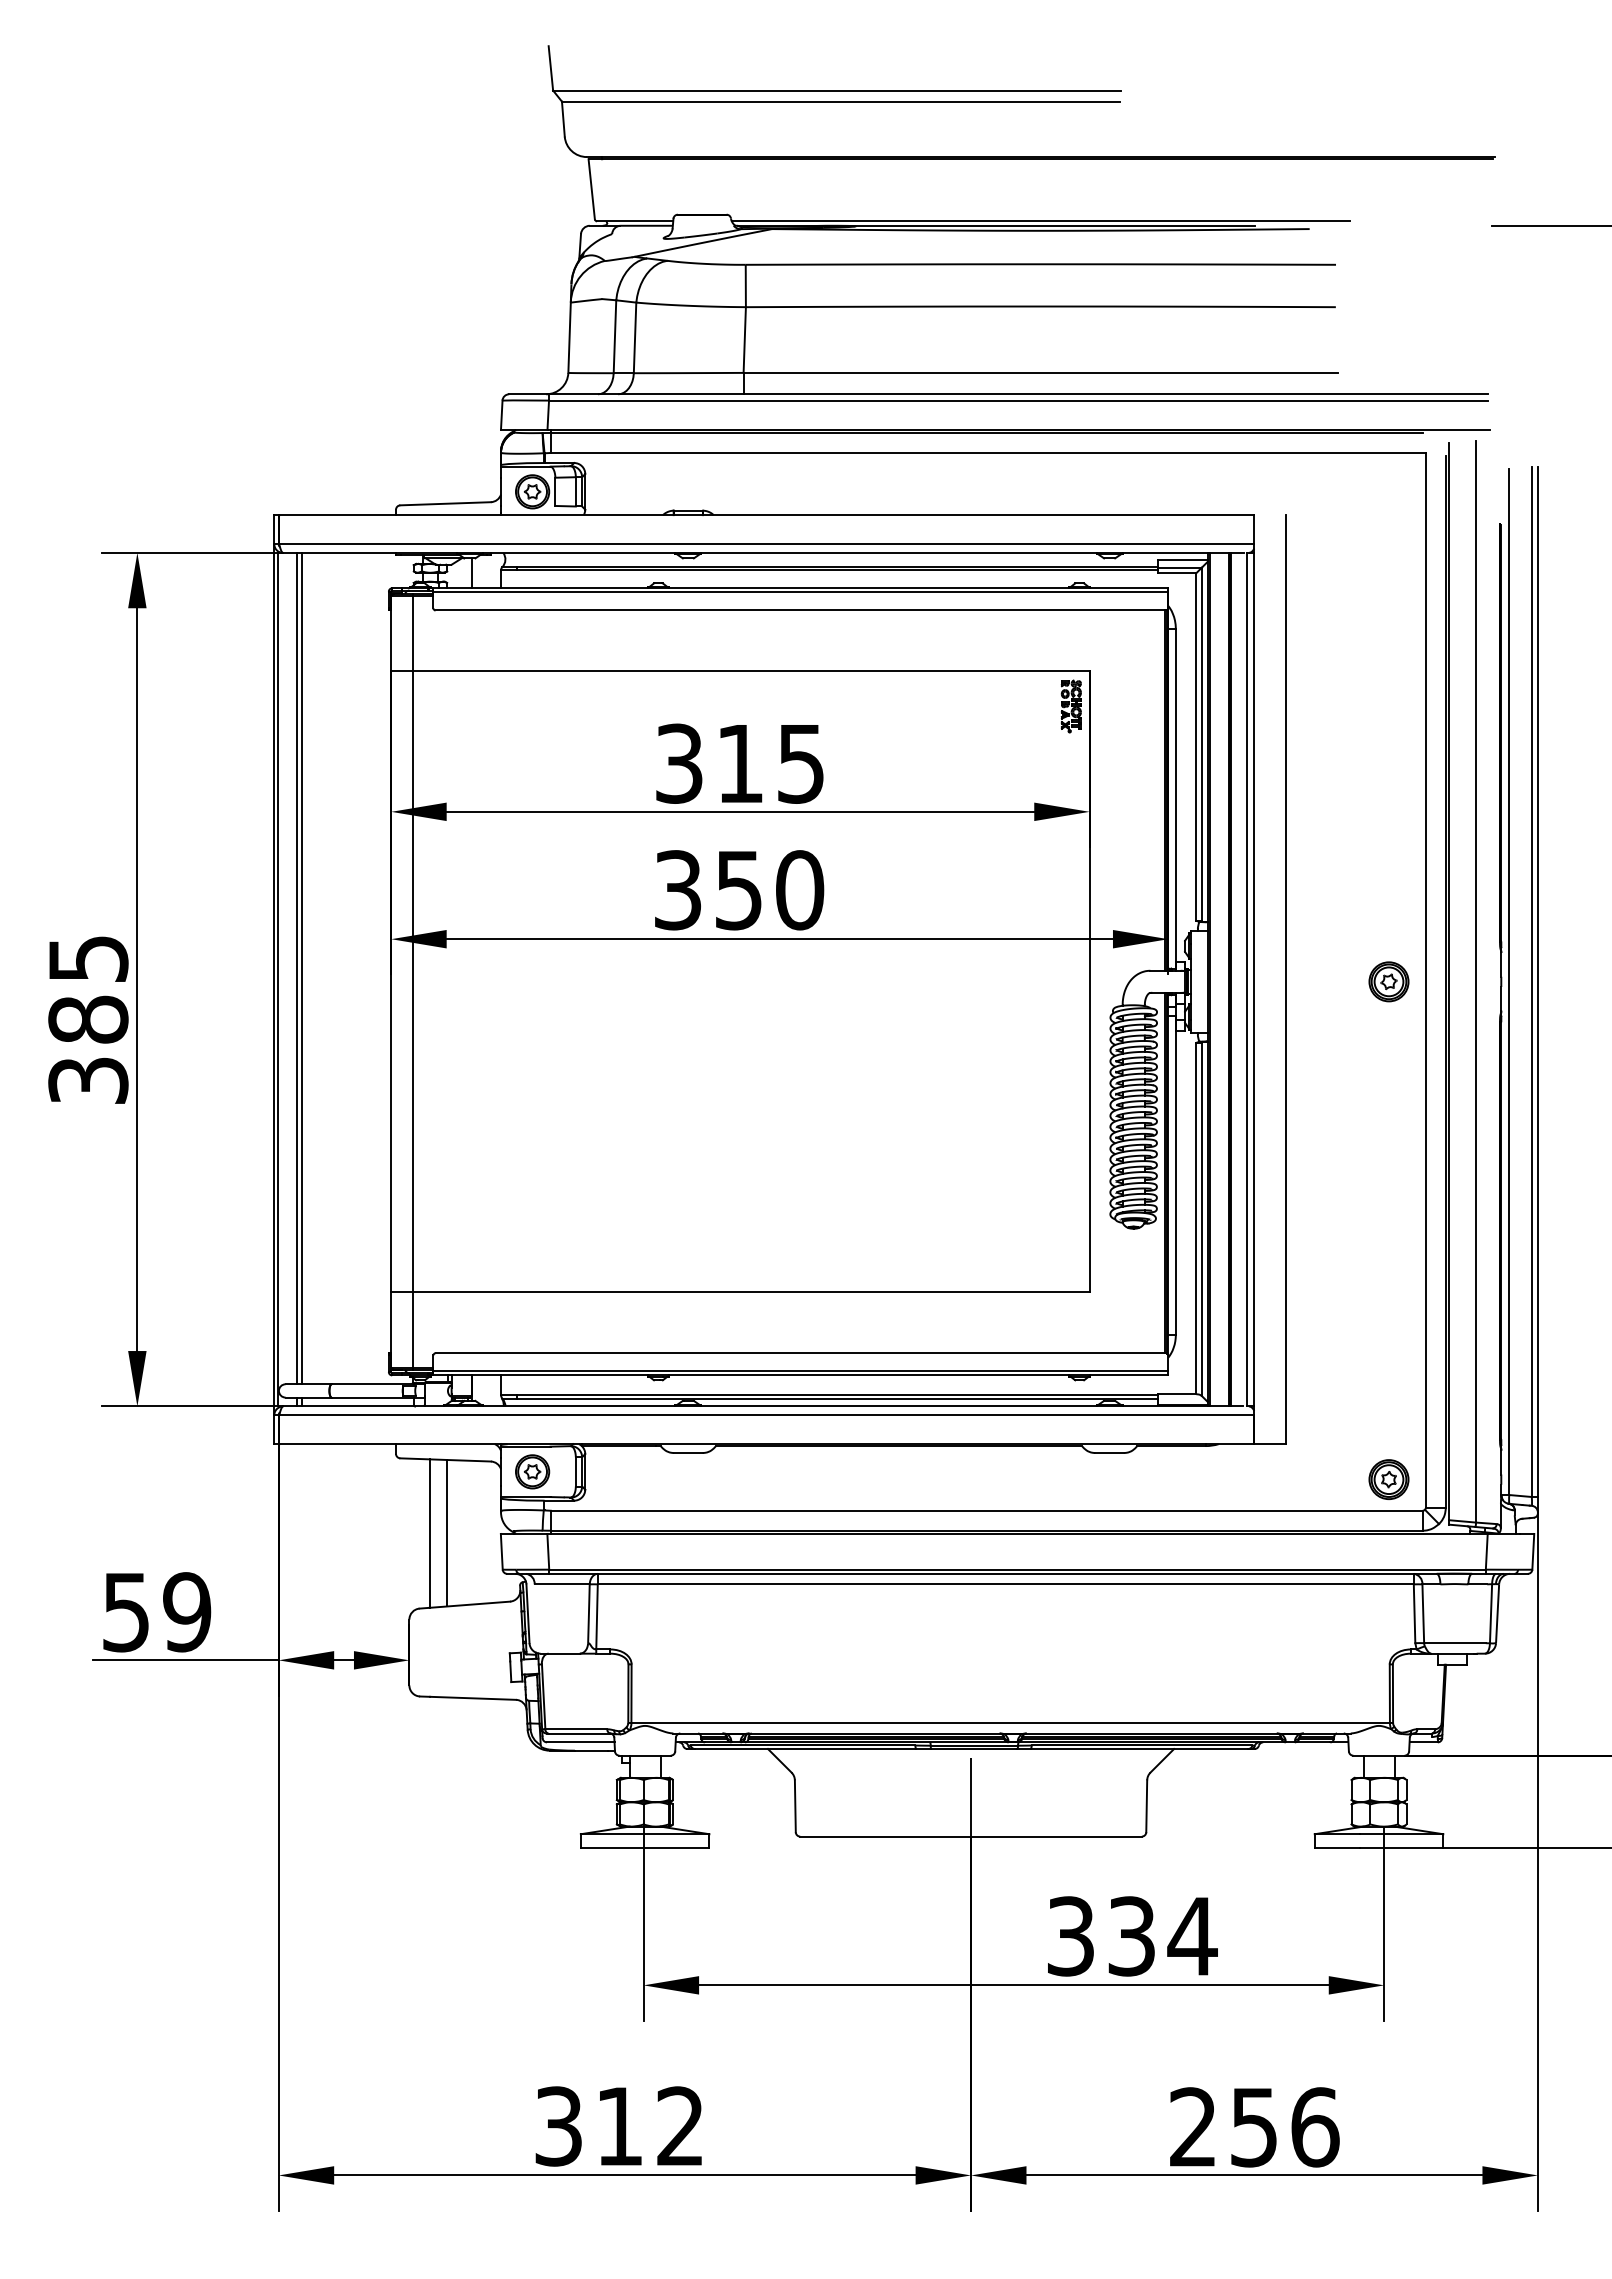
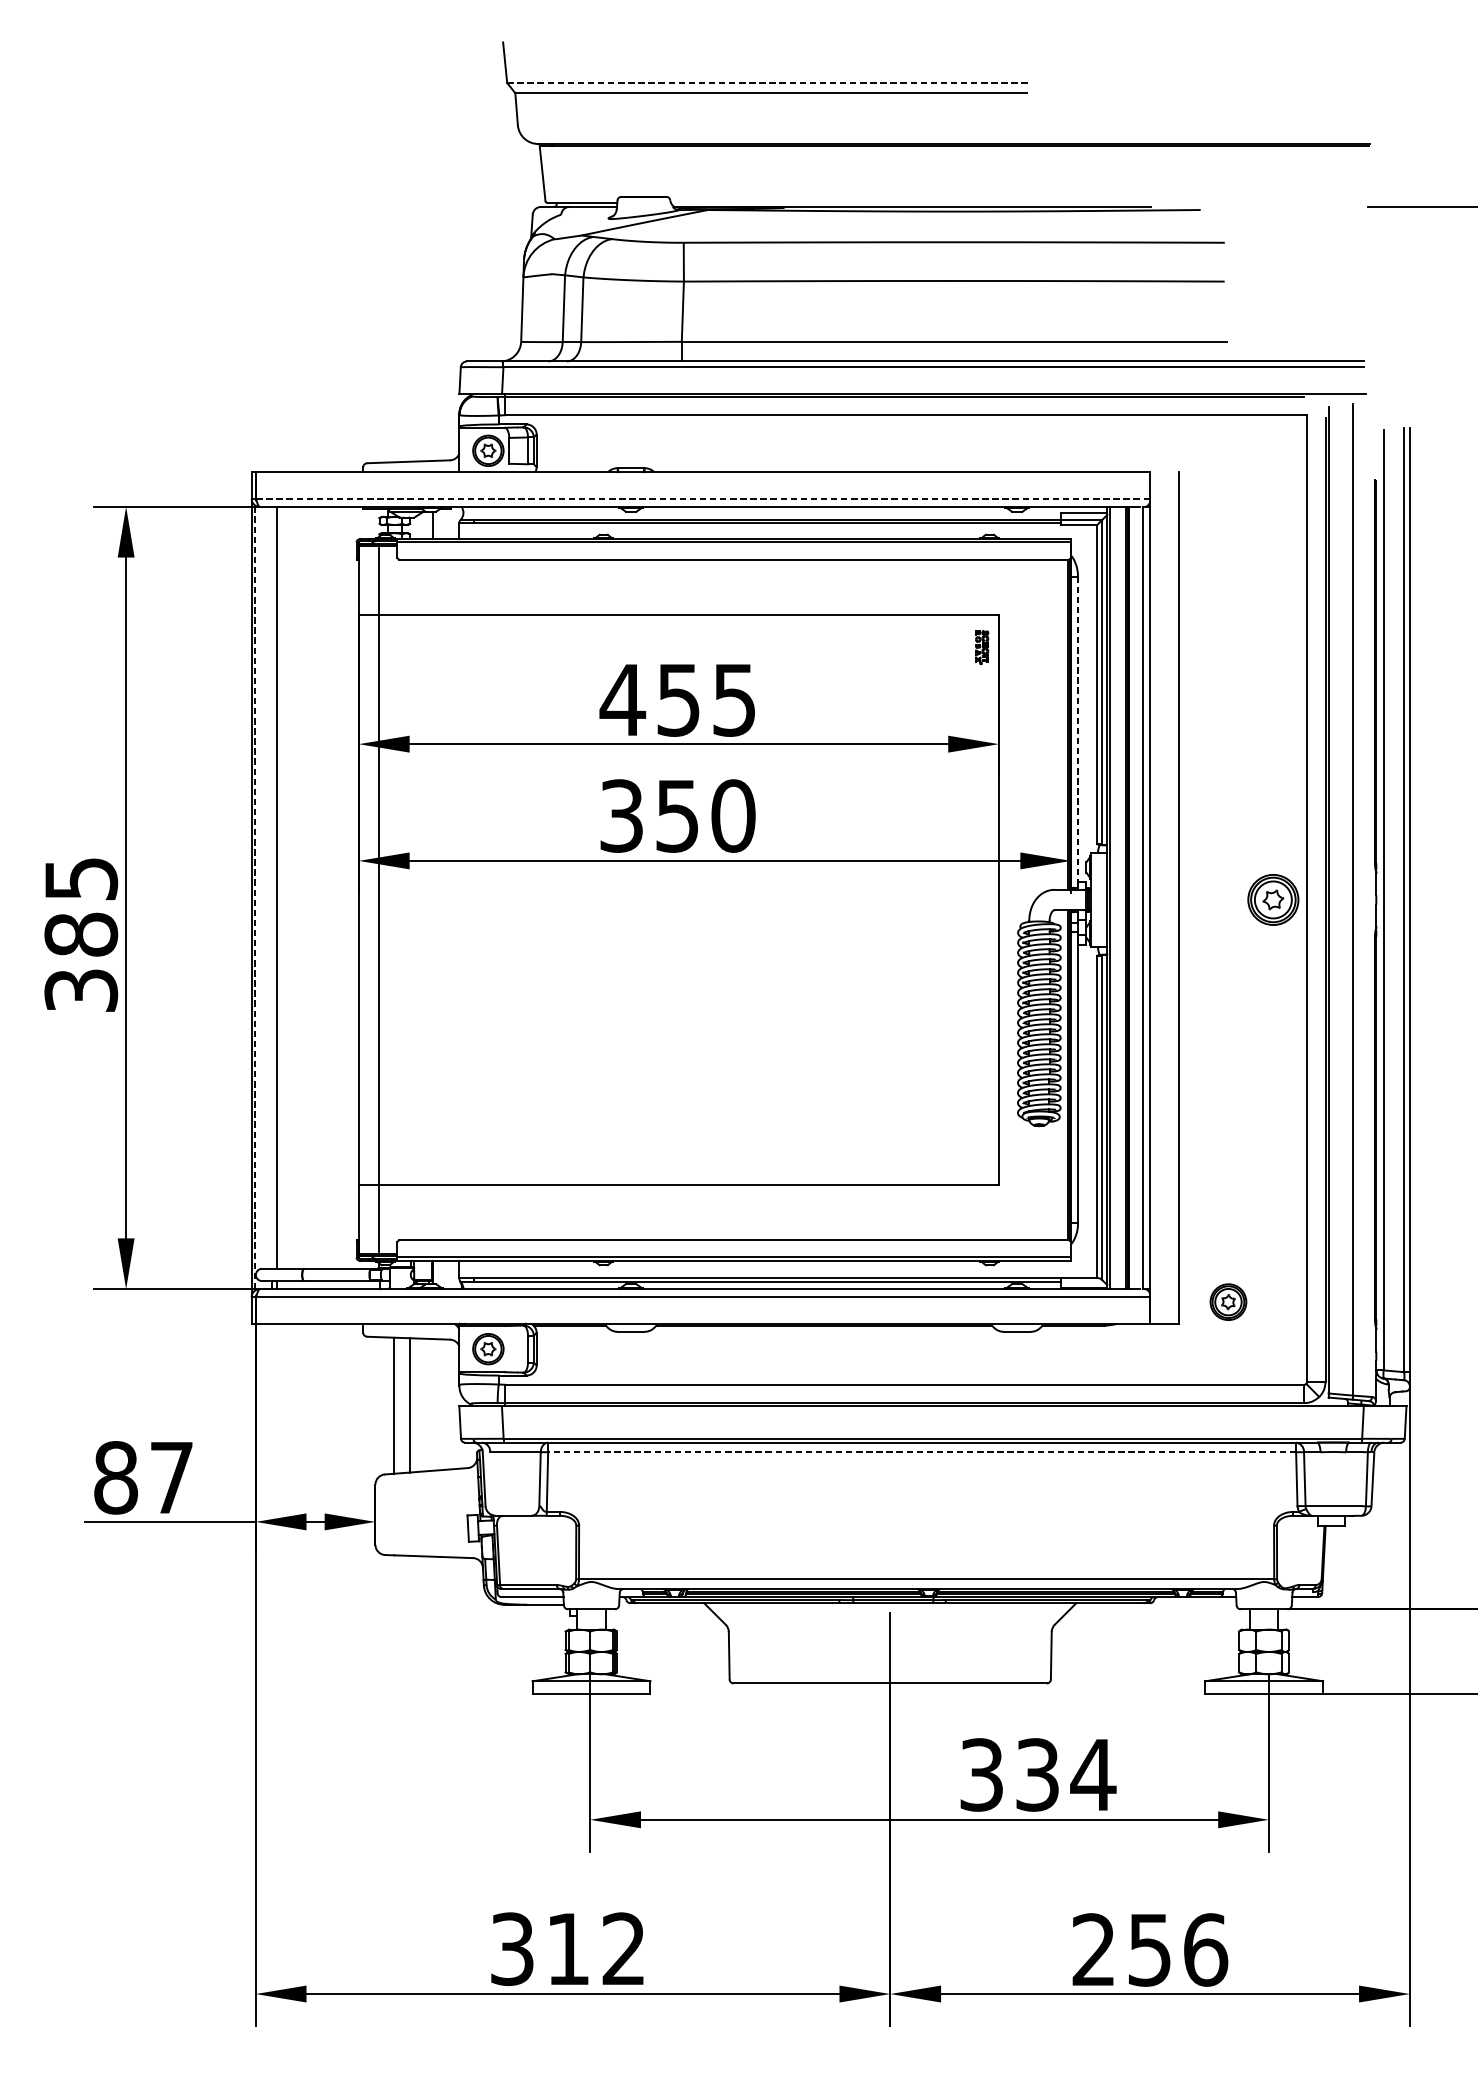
line: (837, 90) -> (767, 82), solid -> dashed
line: (1040, 221) -> (953, 203), removed
line: (766, 544) -> (702, 499), solid -> dashed
part: (1070, 706) -> (981, 647), size x0.7
text: (707, 763) -> (648, 699), 315 -> 455
line: (1175, 798) -> (1077, 731), solid -> dashed
line: (296, 968) -> (271, 887), removed
line: (278, 979) -> (255, 897), solid -> dashed
part: (1388, 981) -> (1272, 899), size x1.4
part: (1388, 1479) -> (1228, 1302), moved
line: (1005, 1584) -> (921, 1452), solid -> dashed
text: (156, 1612) -> (143, 1478), 59 -> 87

